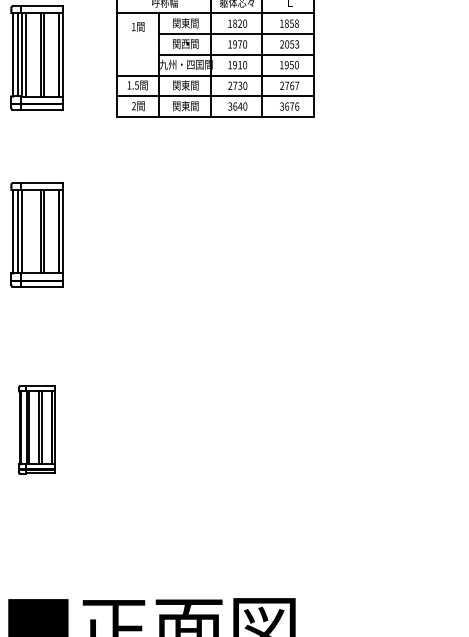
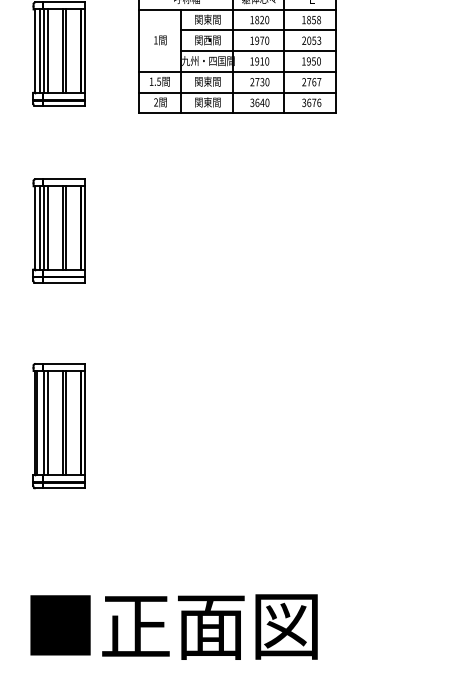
text: (138, 27) -> (160, 40), moved
line: (25, 231) -> (47, 227), added
part: (36, 430) -> (58, 426), size x1.43

